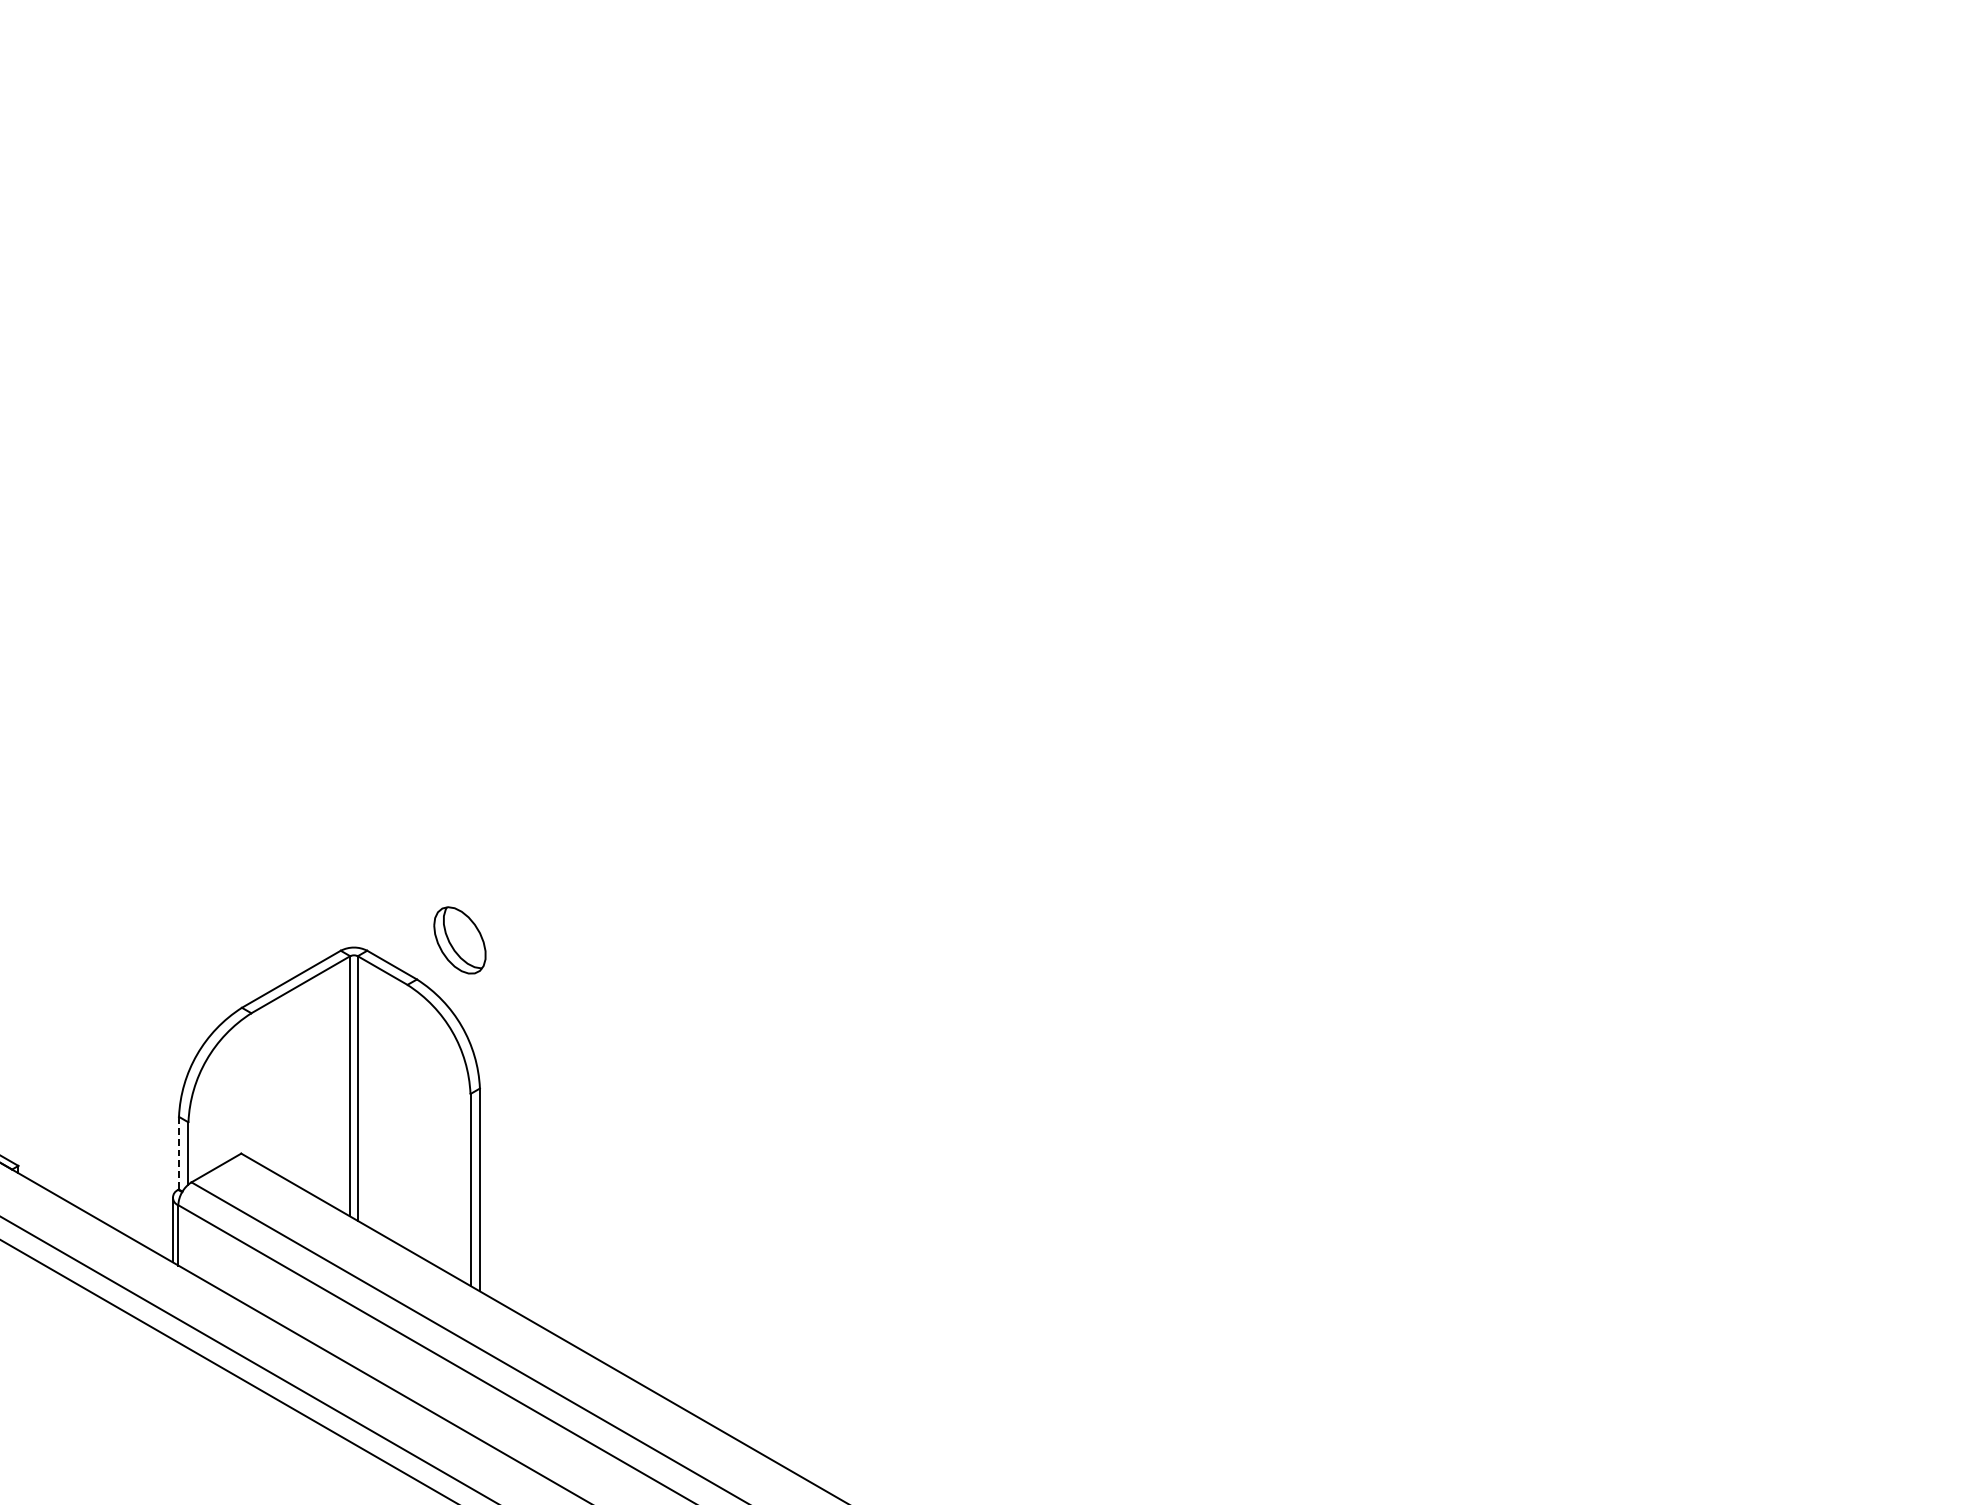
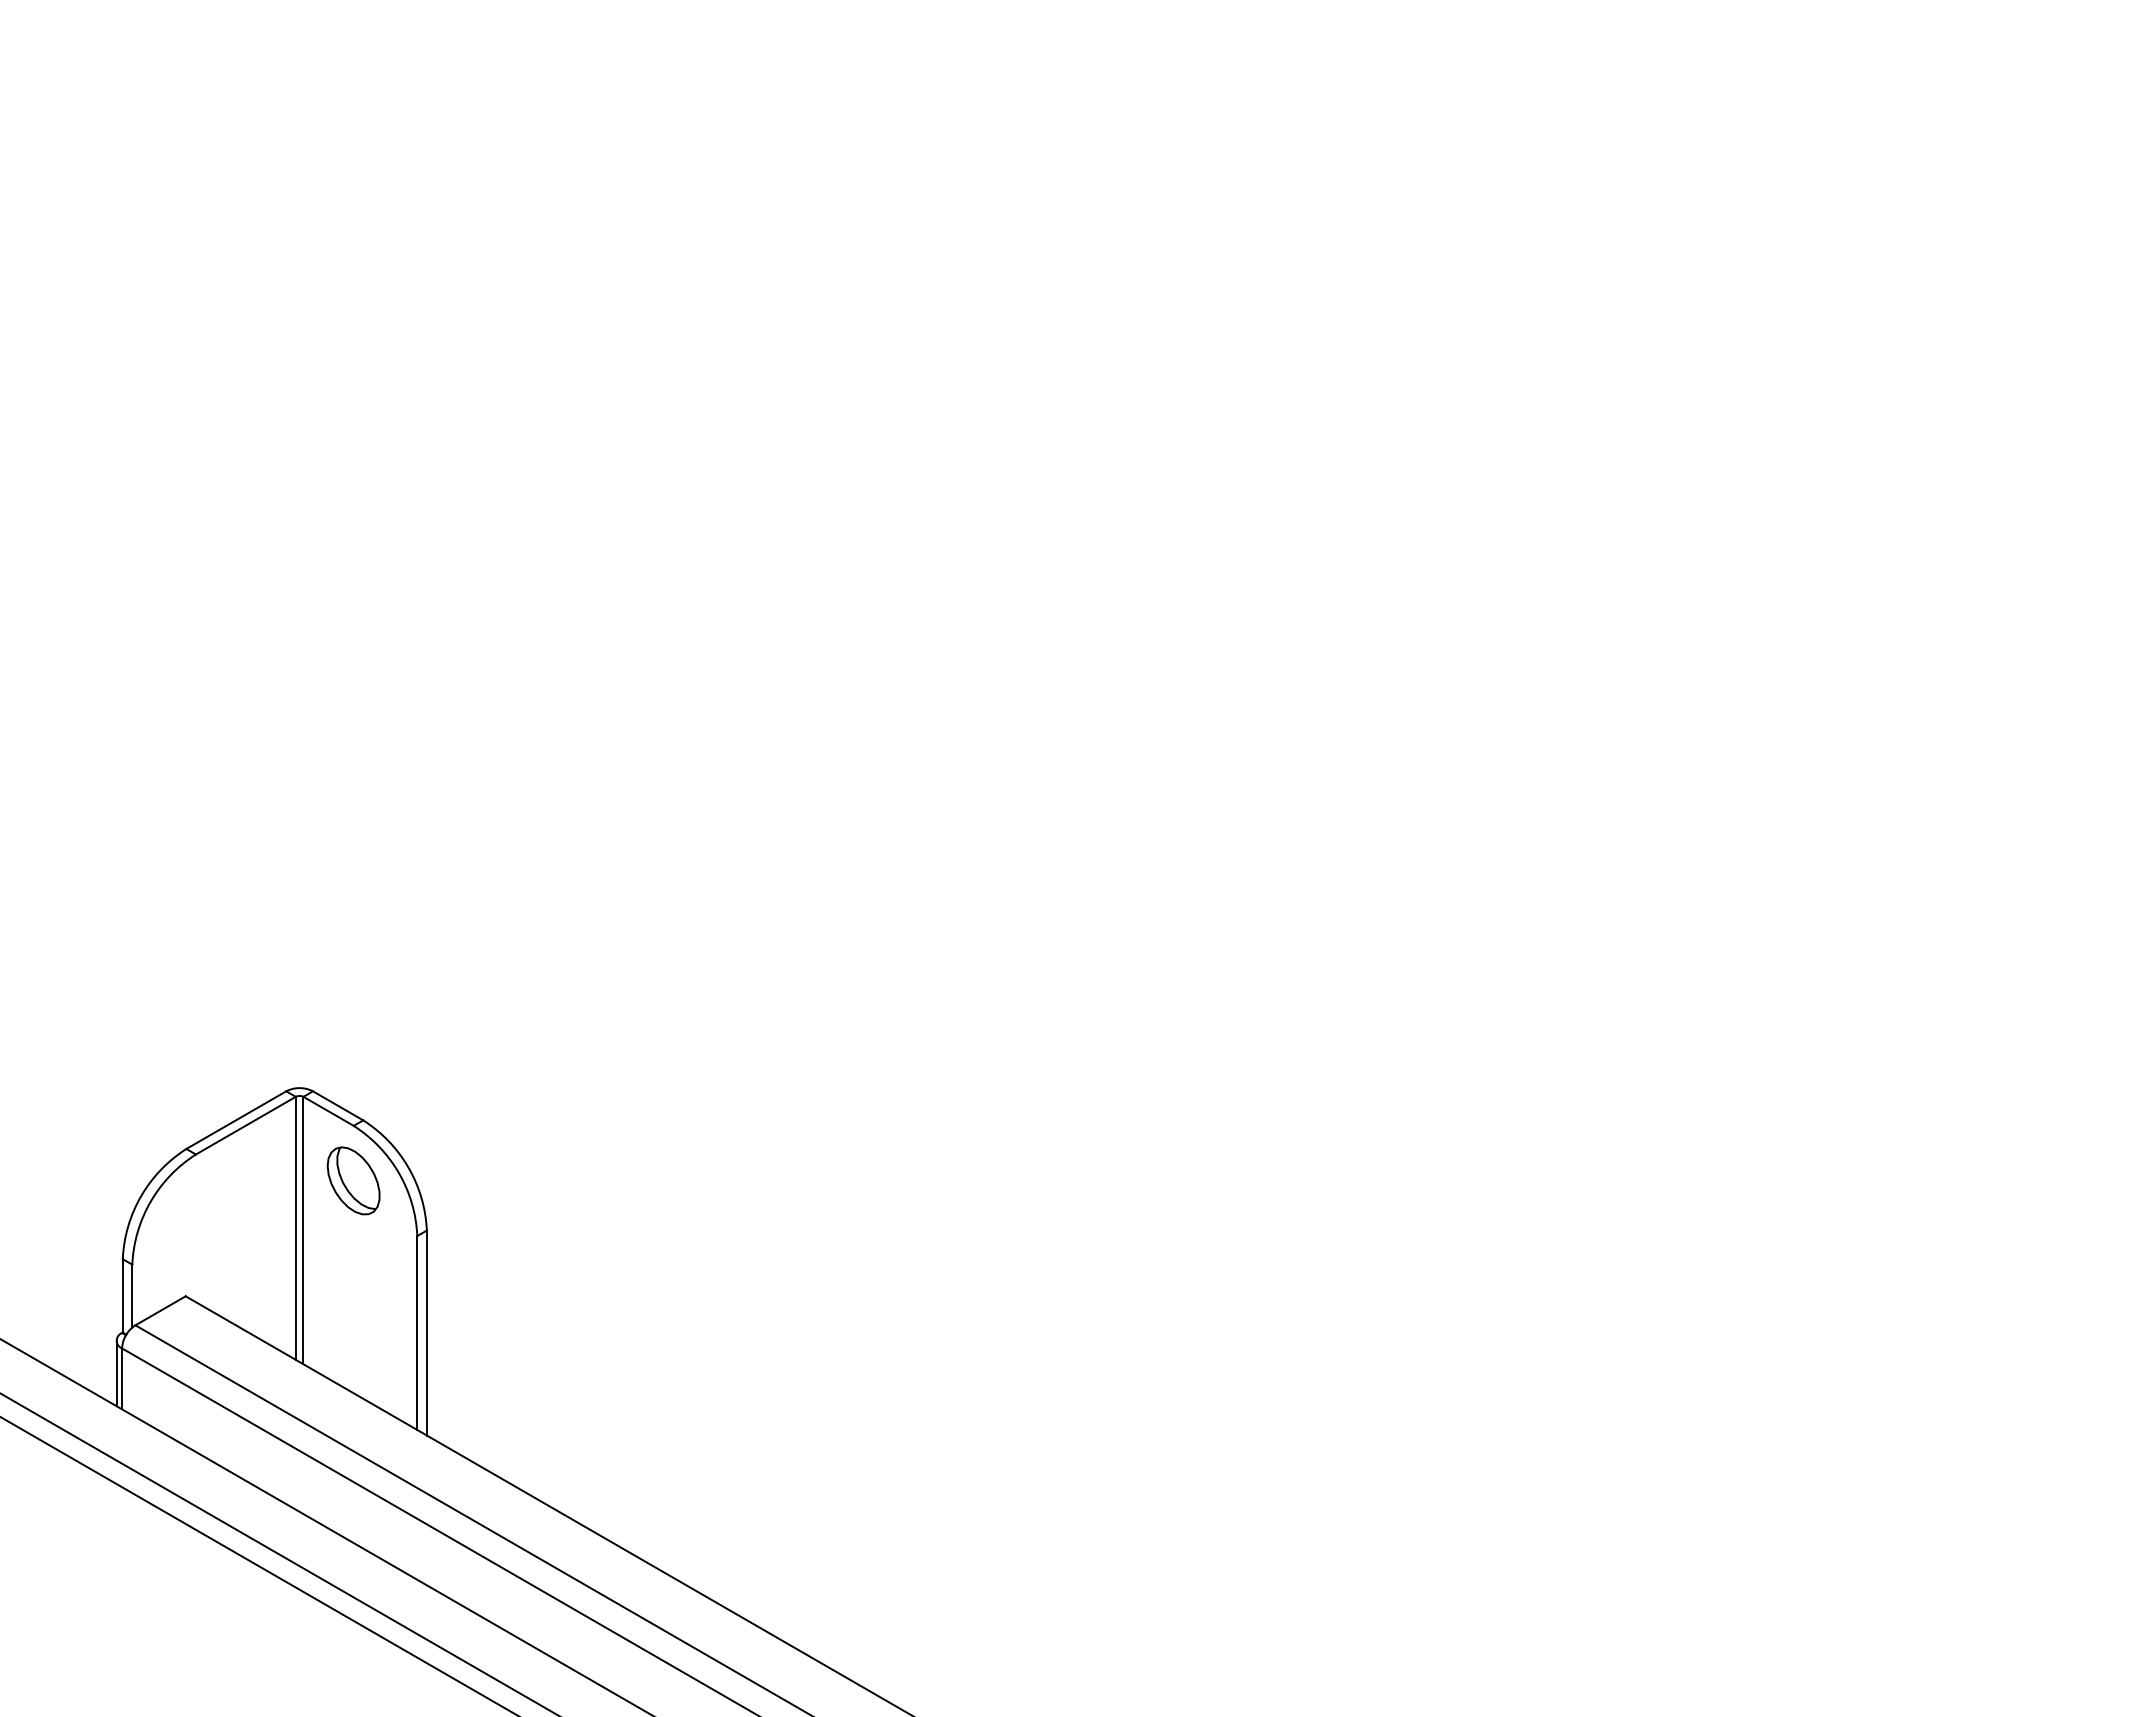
part: (459, 940) -> (353, 1180), moved
line: (178, 1152) -> (122, 1295), dashed -> solid

